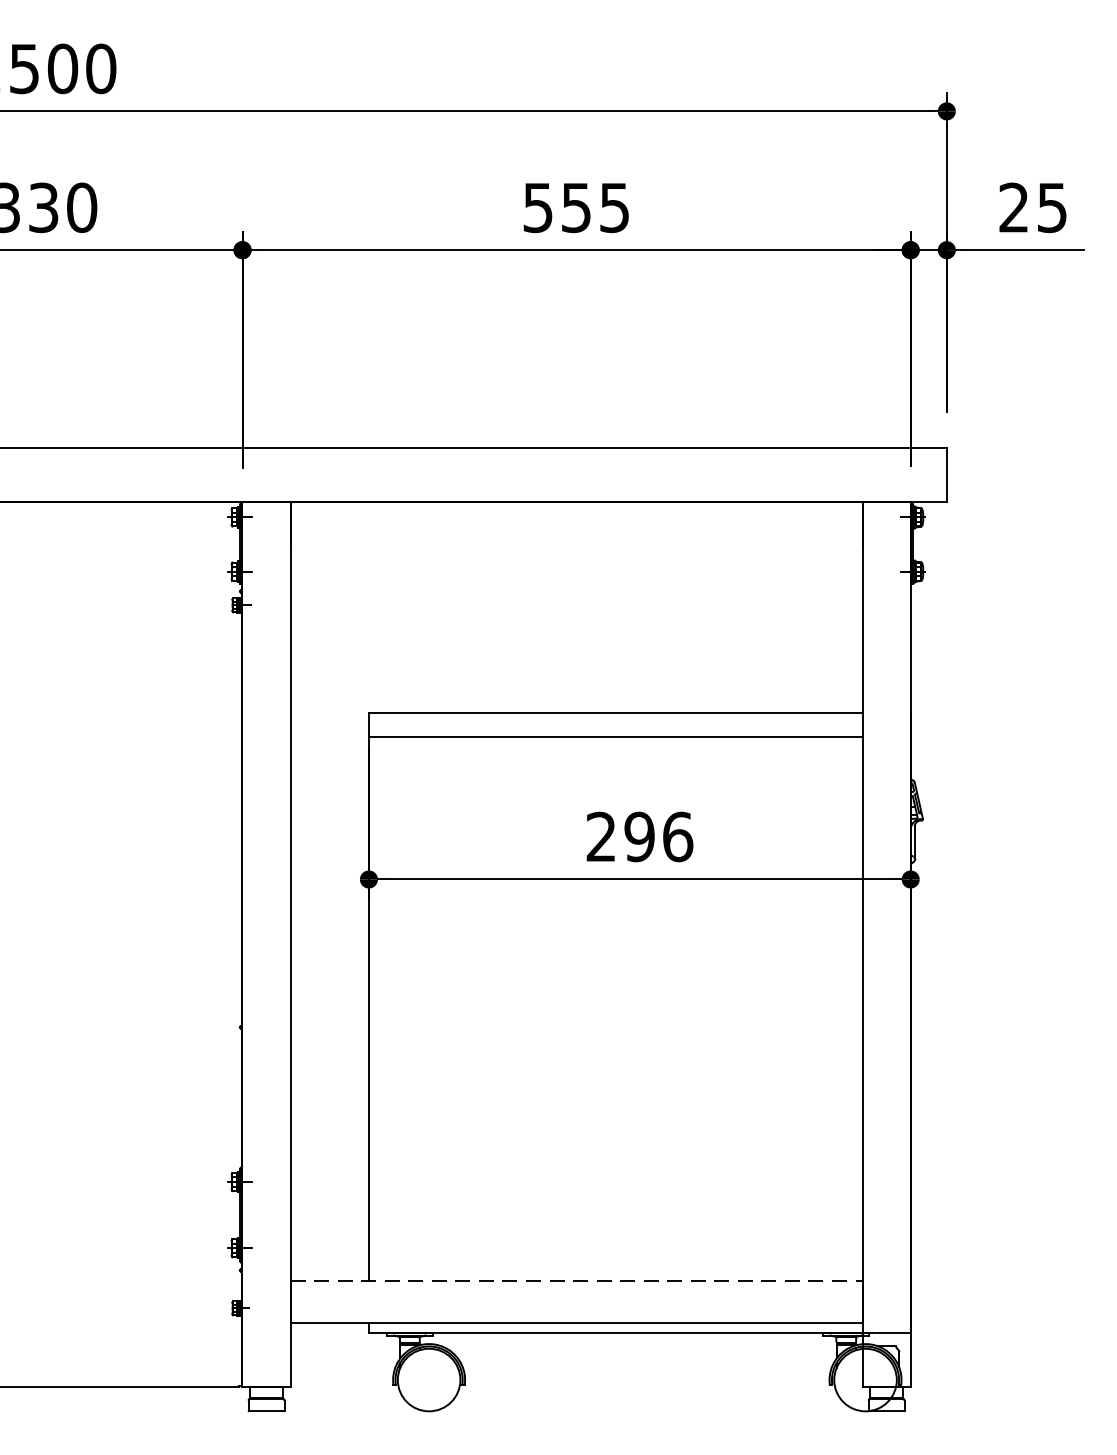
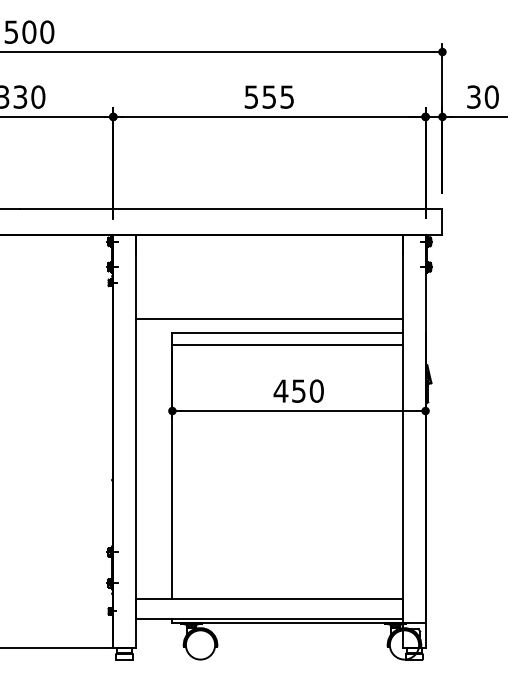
text: (1032, 206) -> (482, 96), 25 -> 30
line: (576, 683) -> (269, 319), added
text: (638, 835) -> (298, 390), 296 -> 450
line: (576, 1280) -> (269, 598), dashed -> solid

